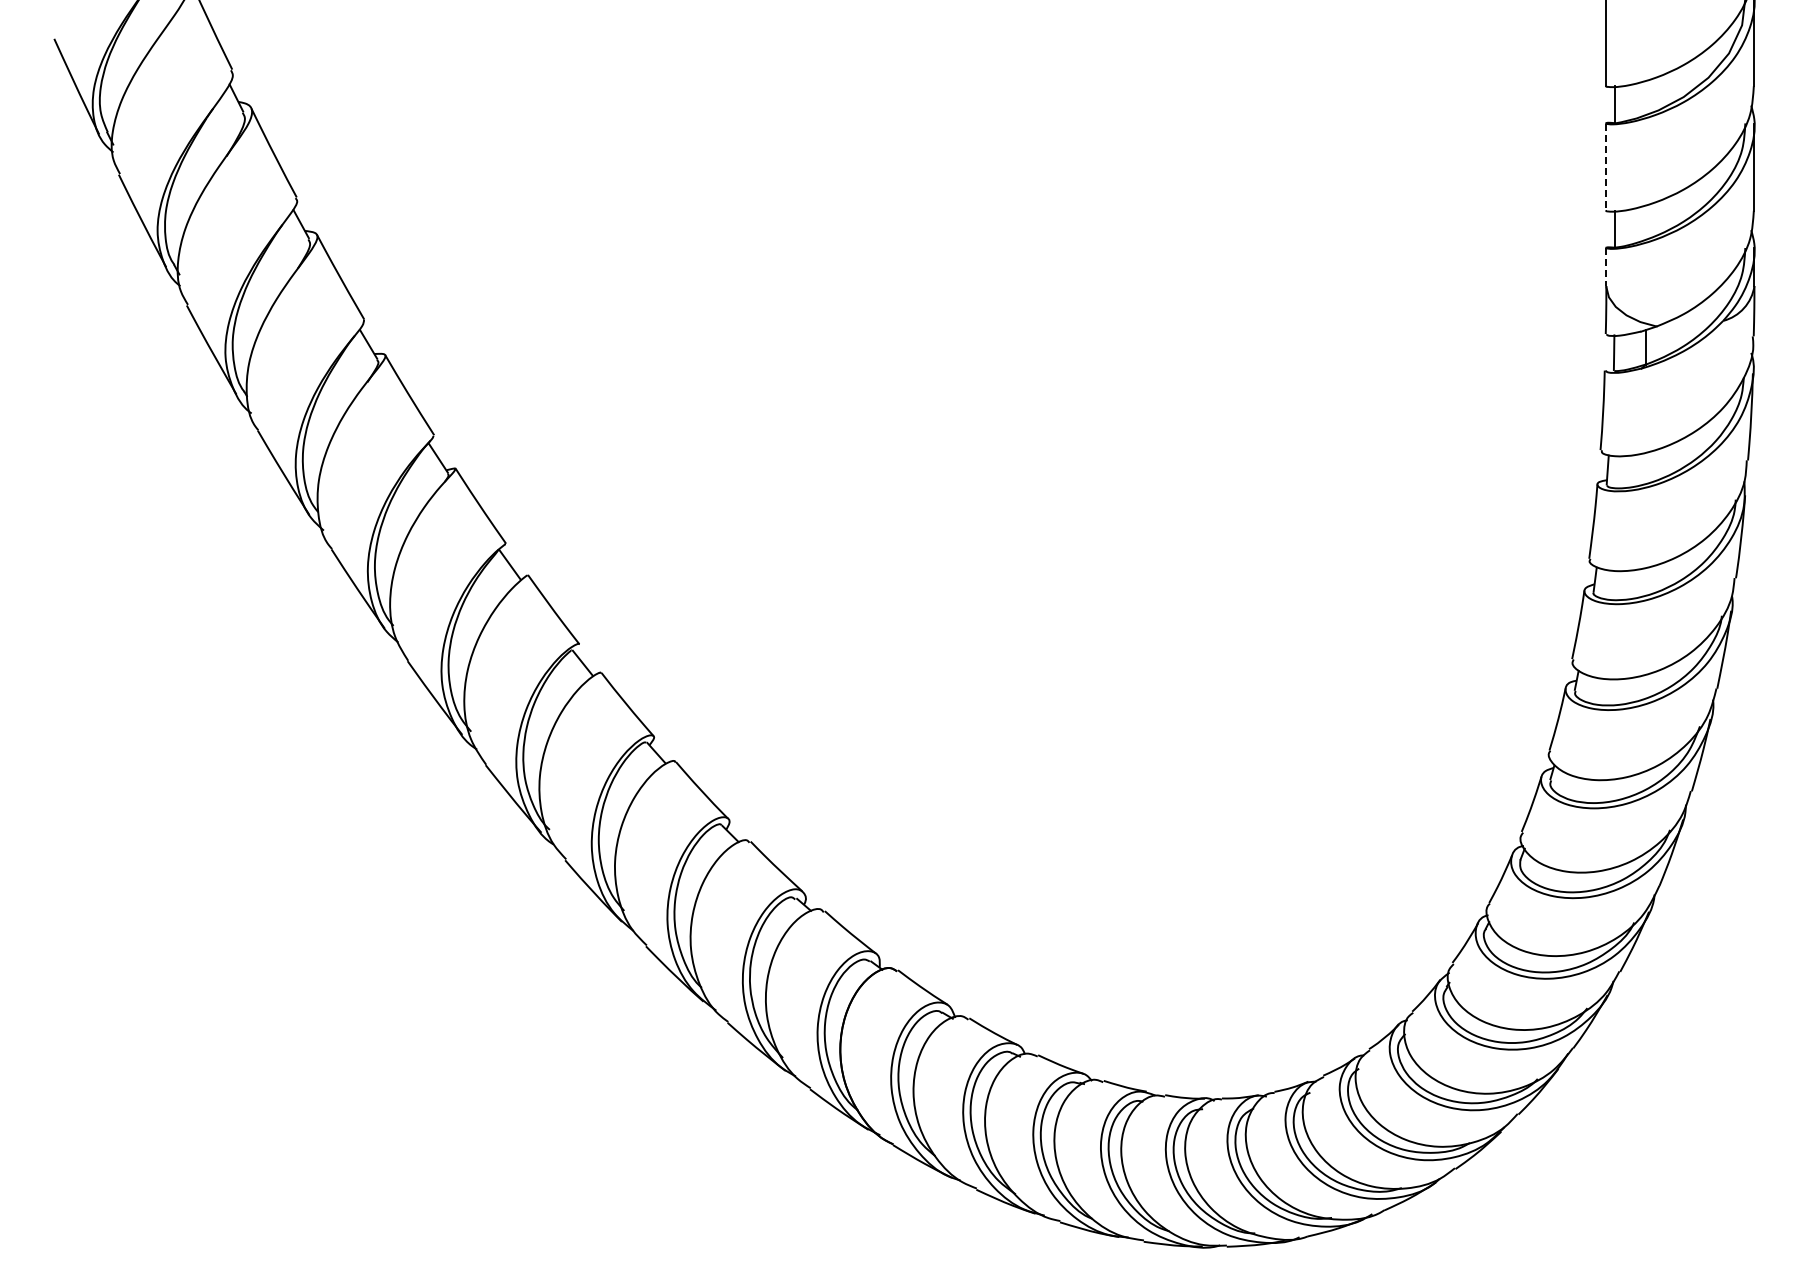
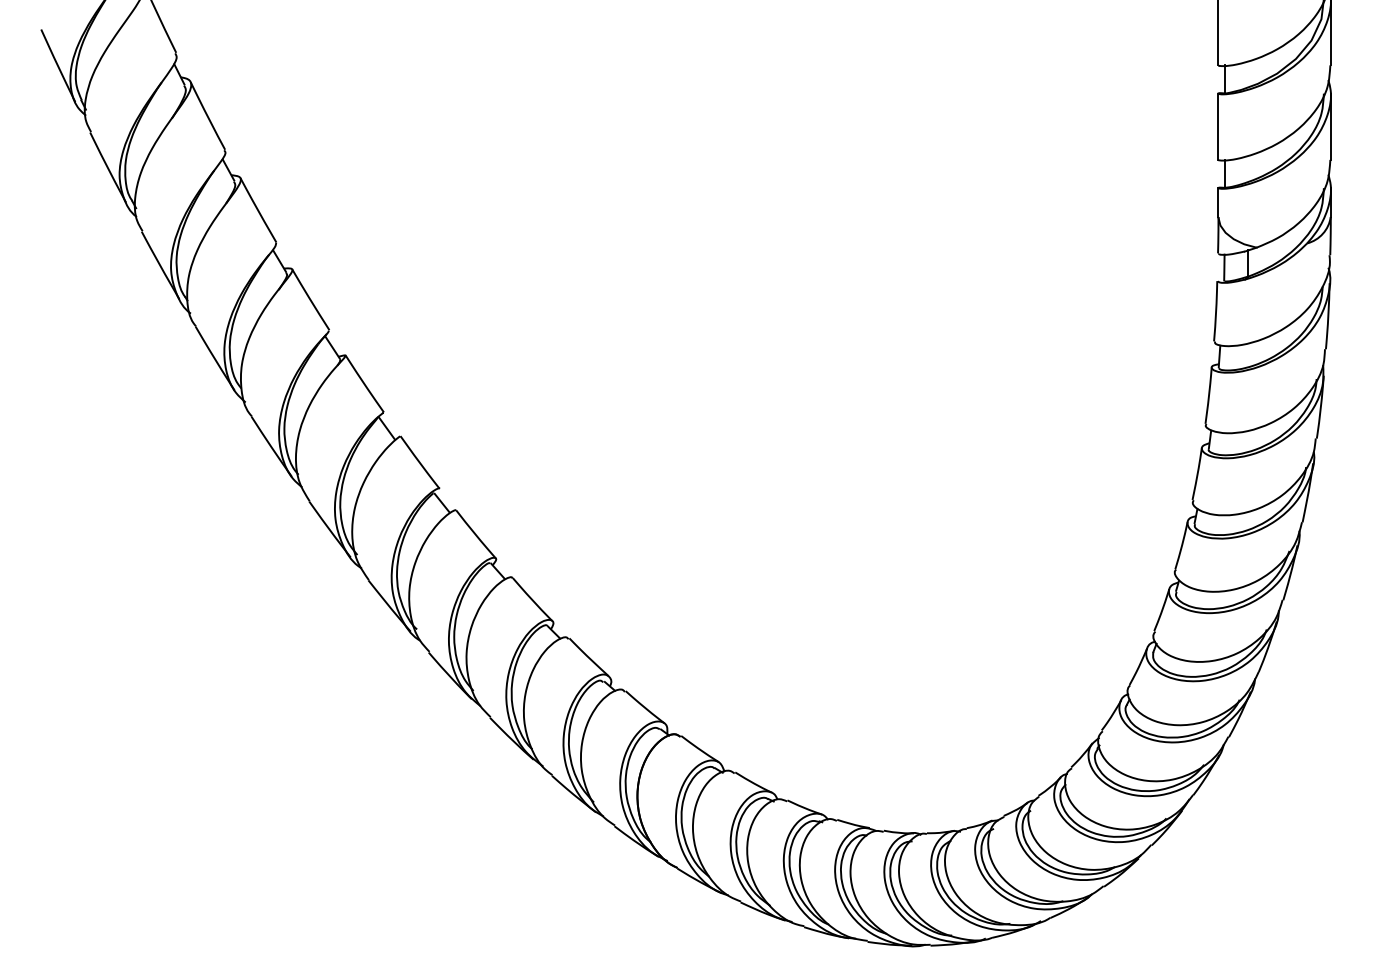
line: (1606, 167) -> (1218, 127), dashed -> solid
line: (1606, 267) -> (1218, 202), dashed -> solid

